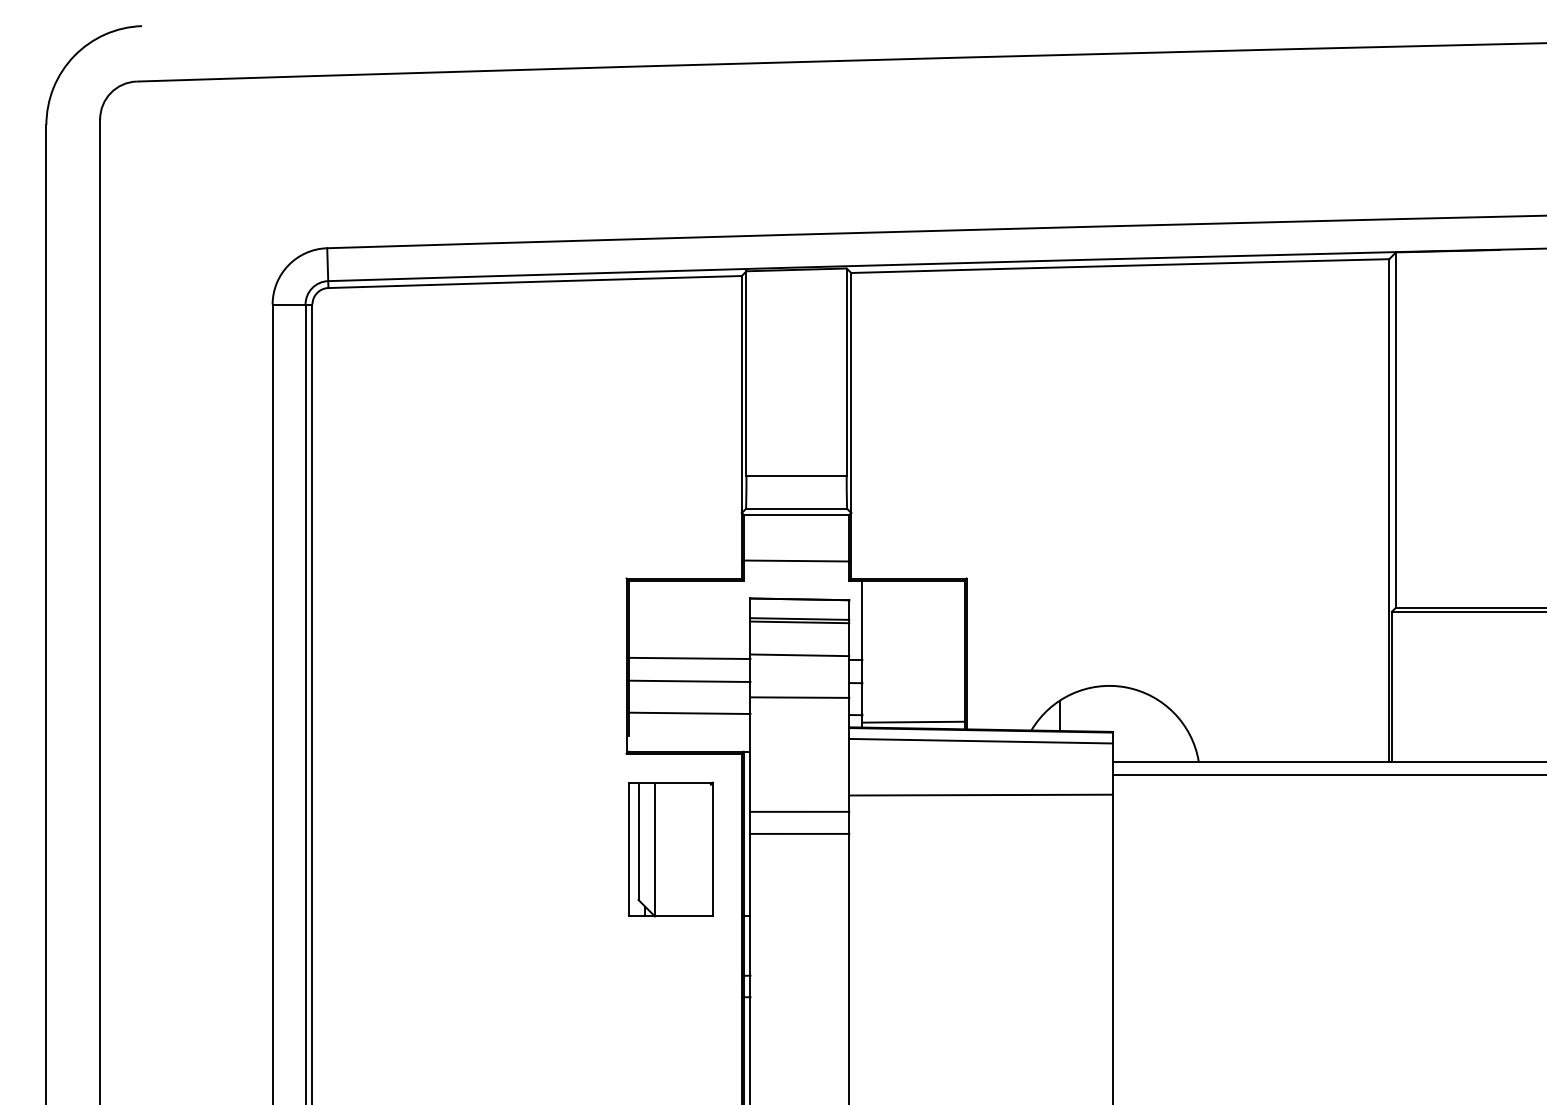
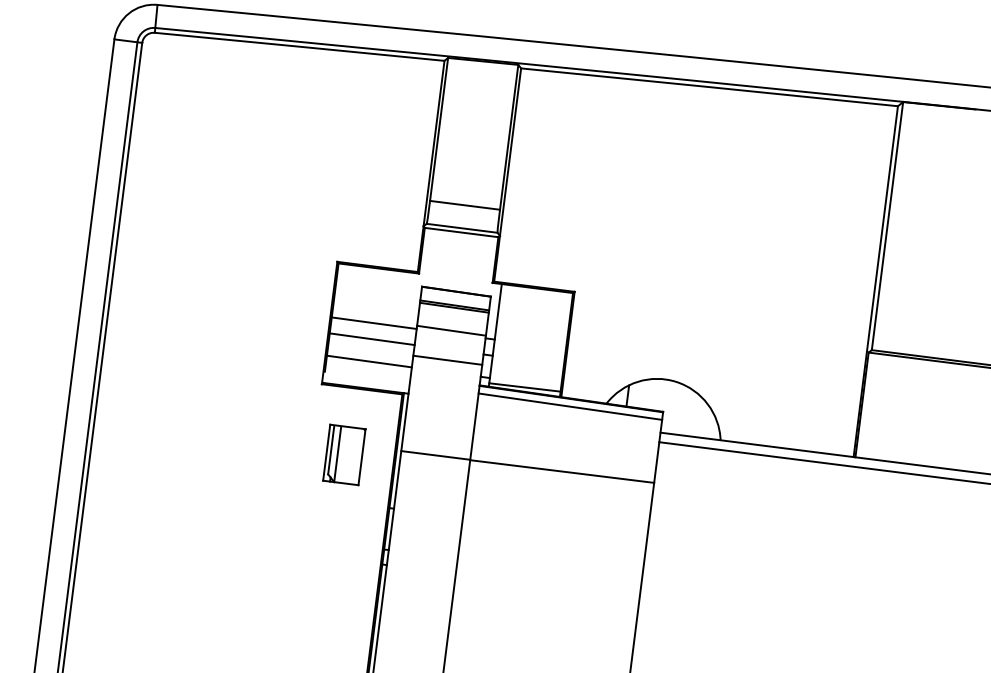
line: (796, 560) -> (457, 264), removed
line: (980, 794) -> (561, 471), moved
line: (799, 811) -> (437, 439), removed
part: (670, 849) -> (344, 454), size x0.6

